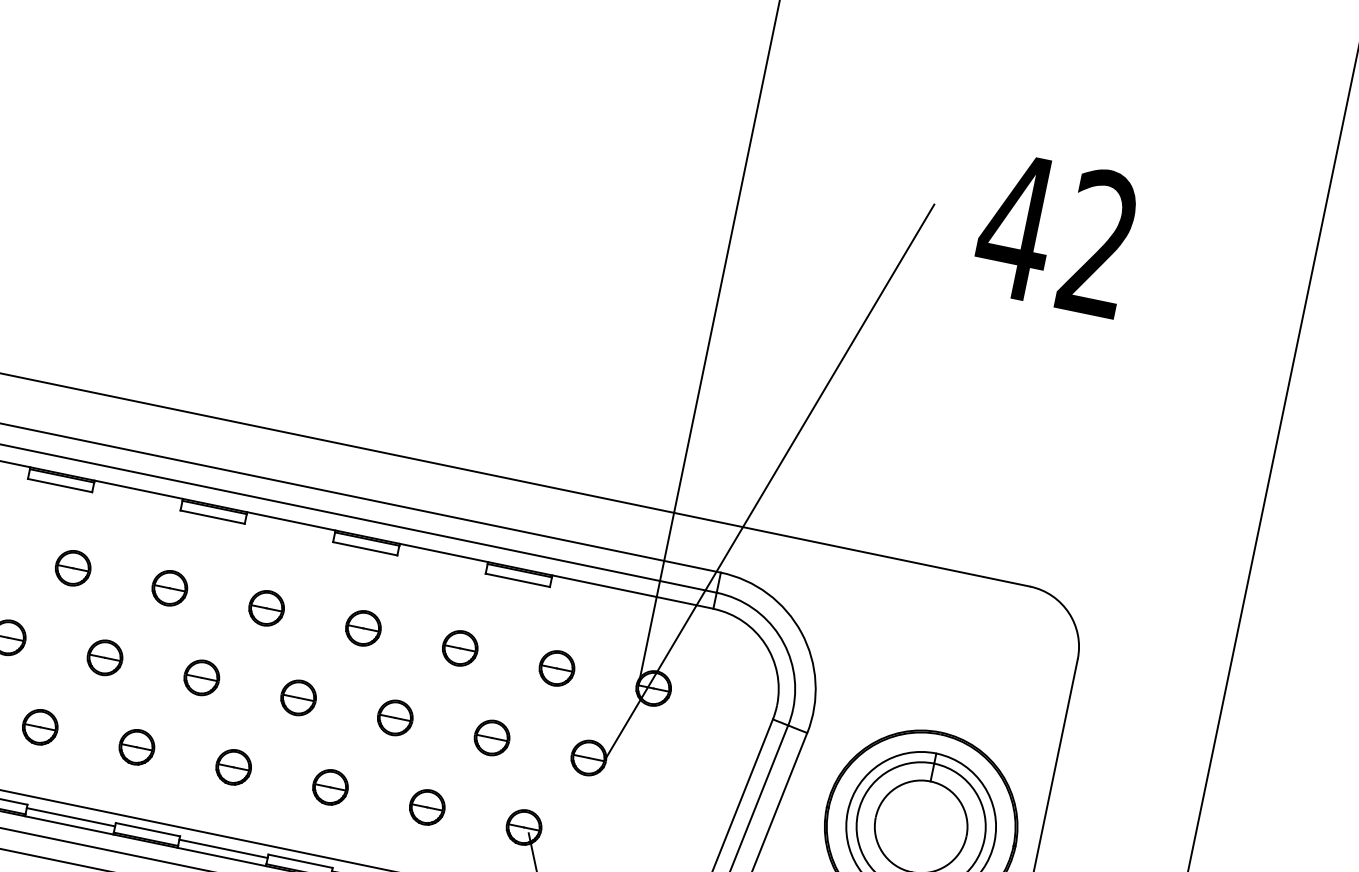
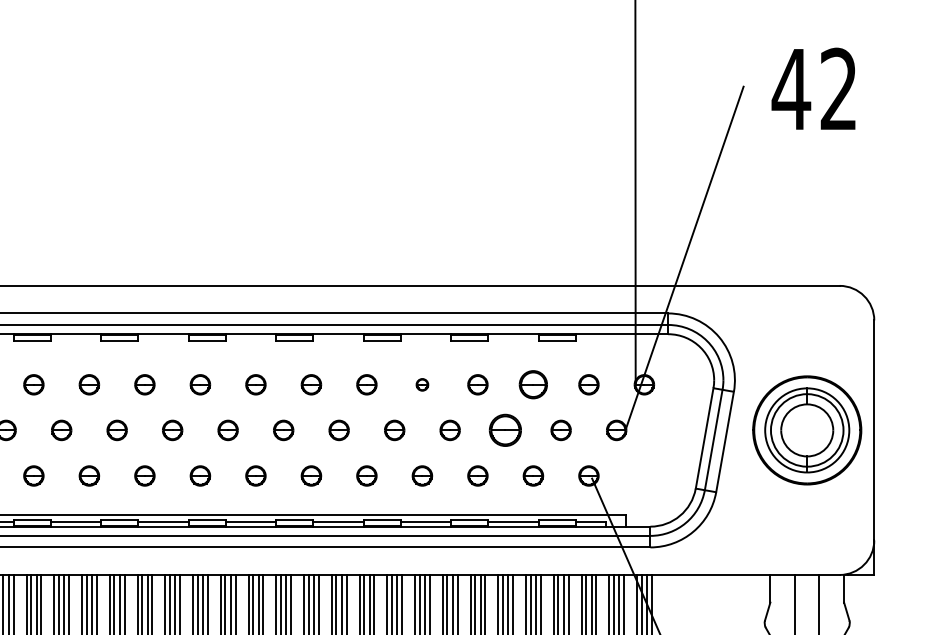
part: (266, 607) -> (422, 384), size x0.6
part: (460, 647) -> (533, 384), size x1.4
part: (395, 718) -> (505, 430), size x1.6

